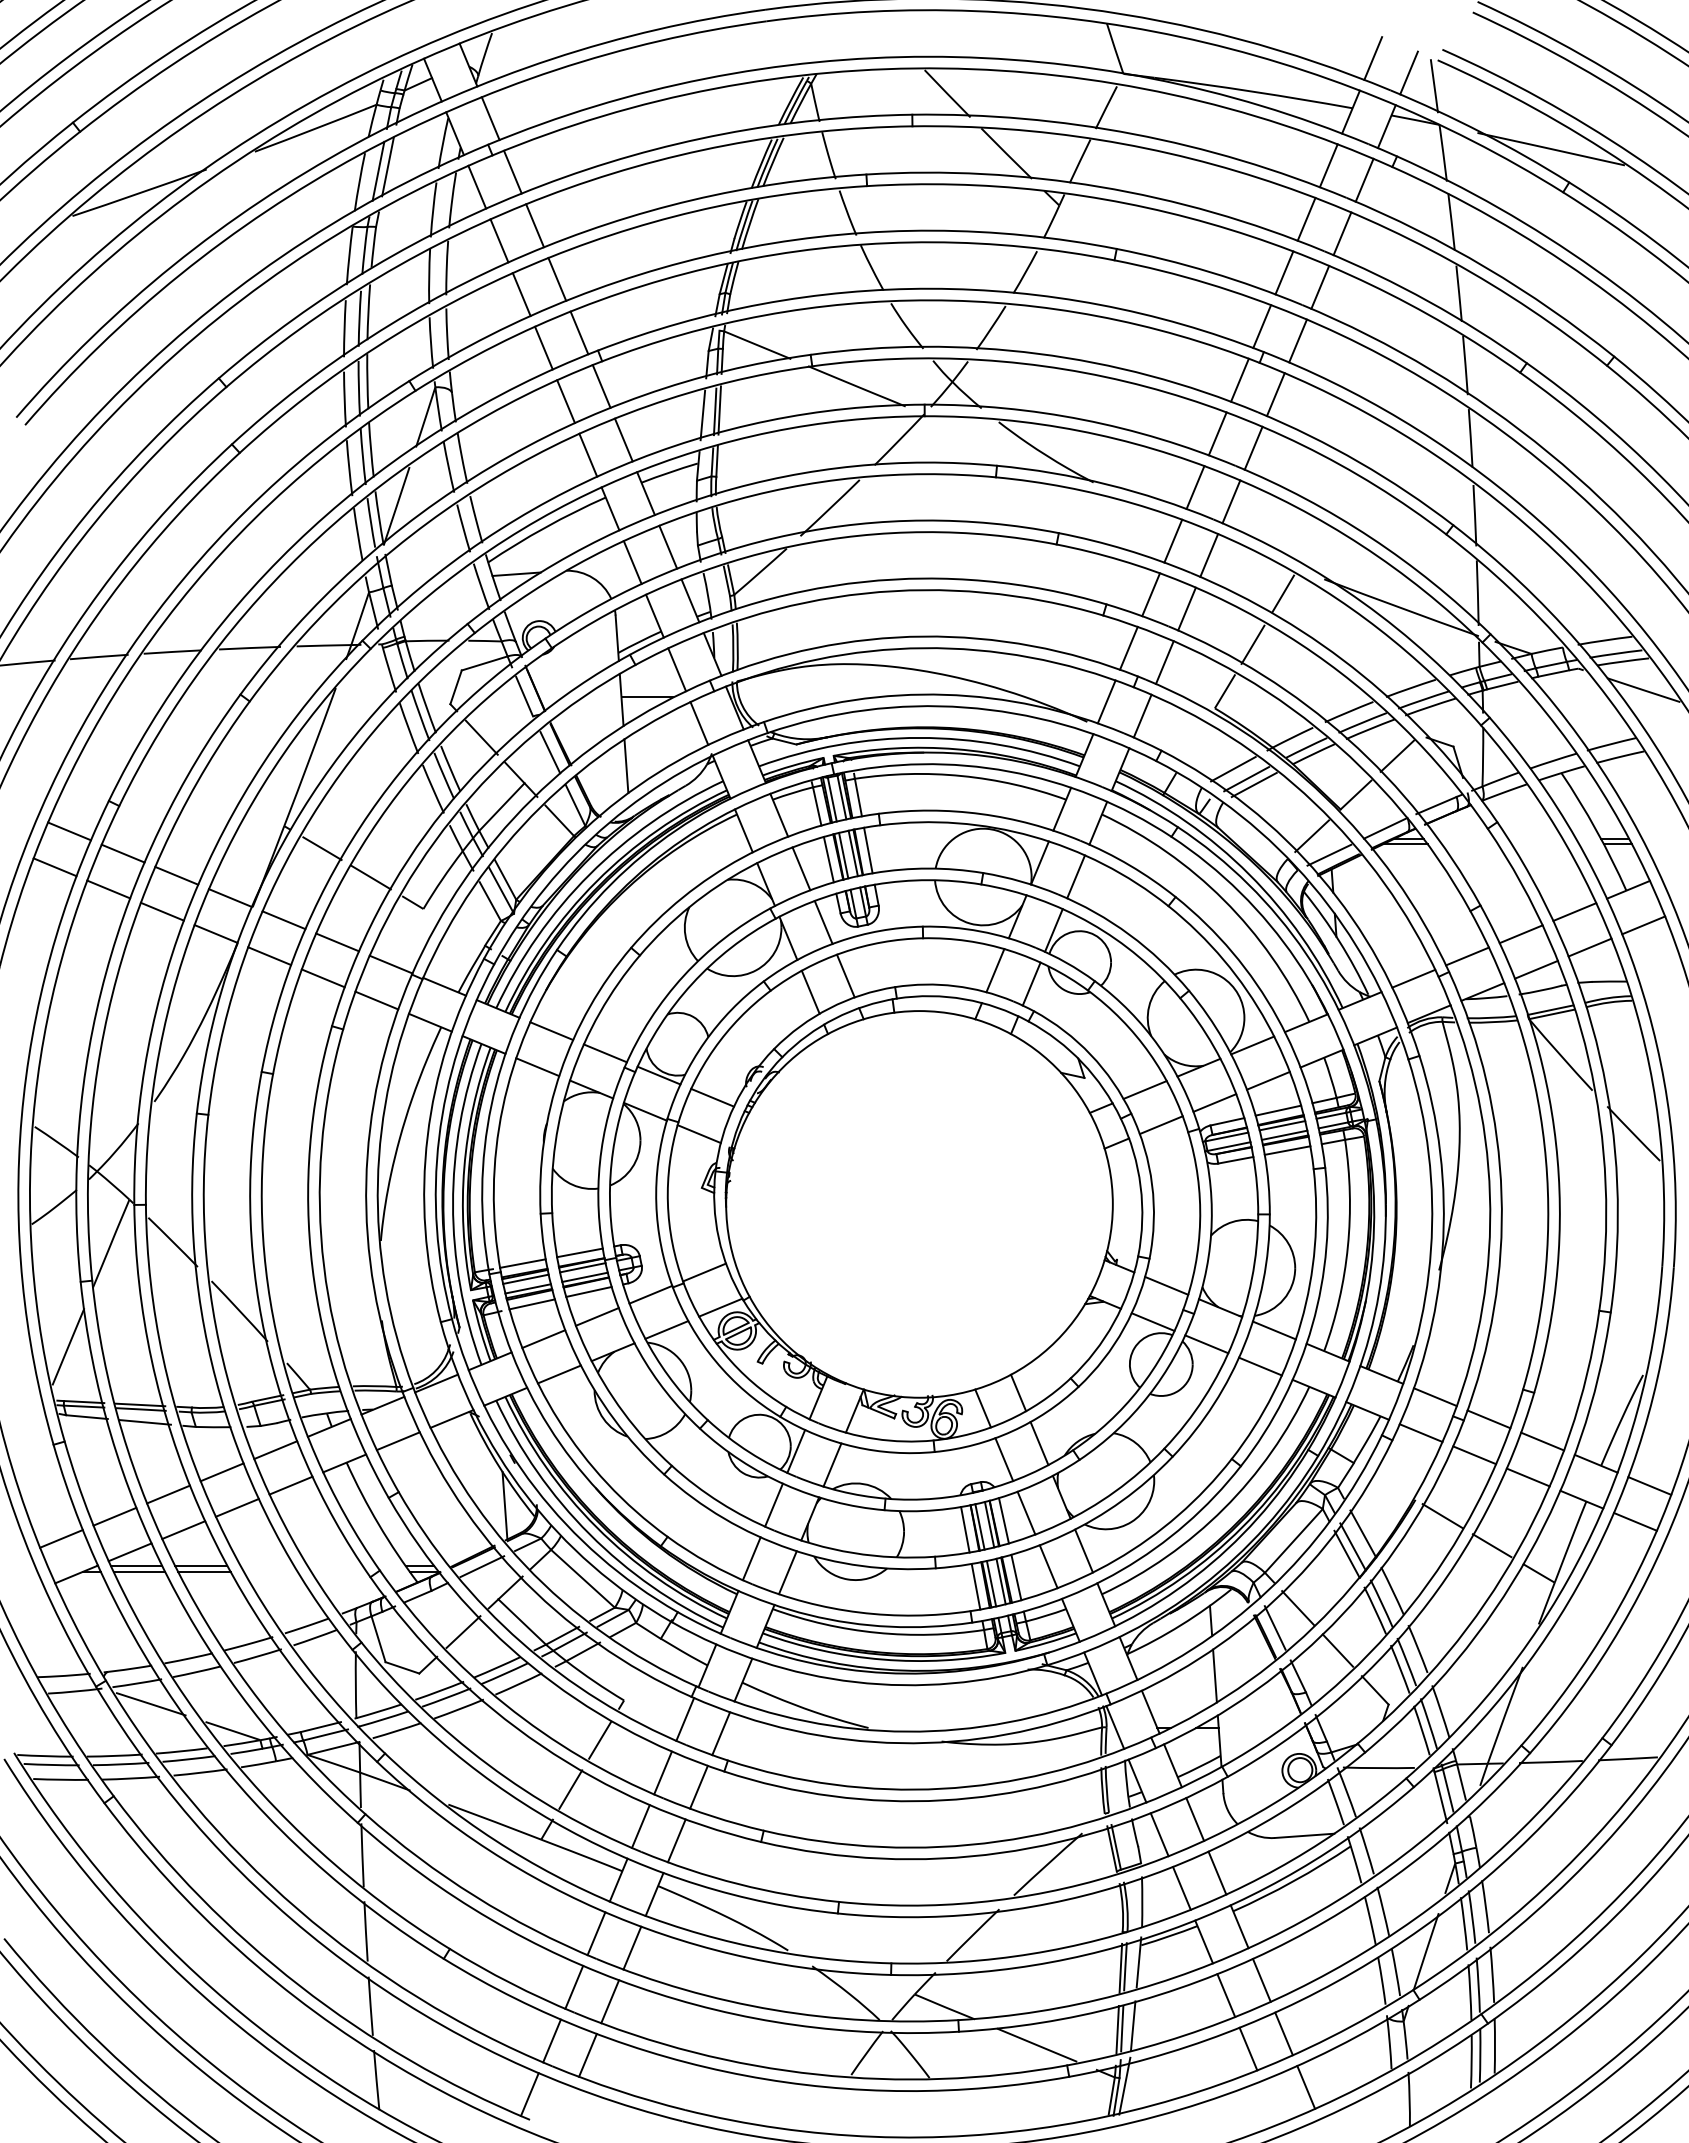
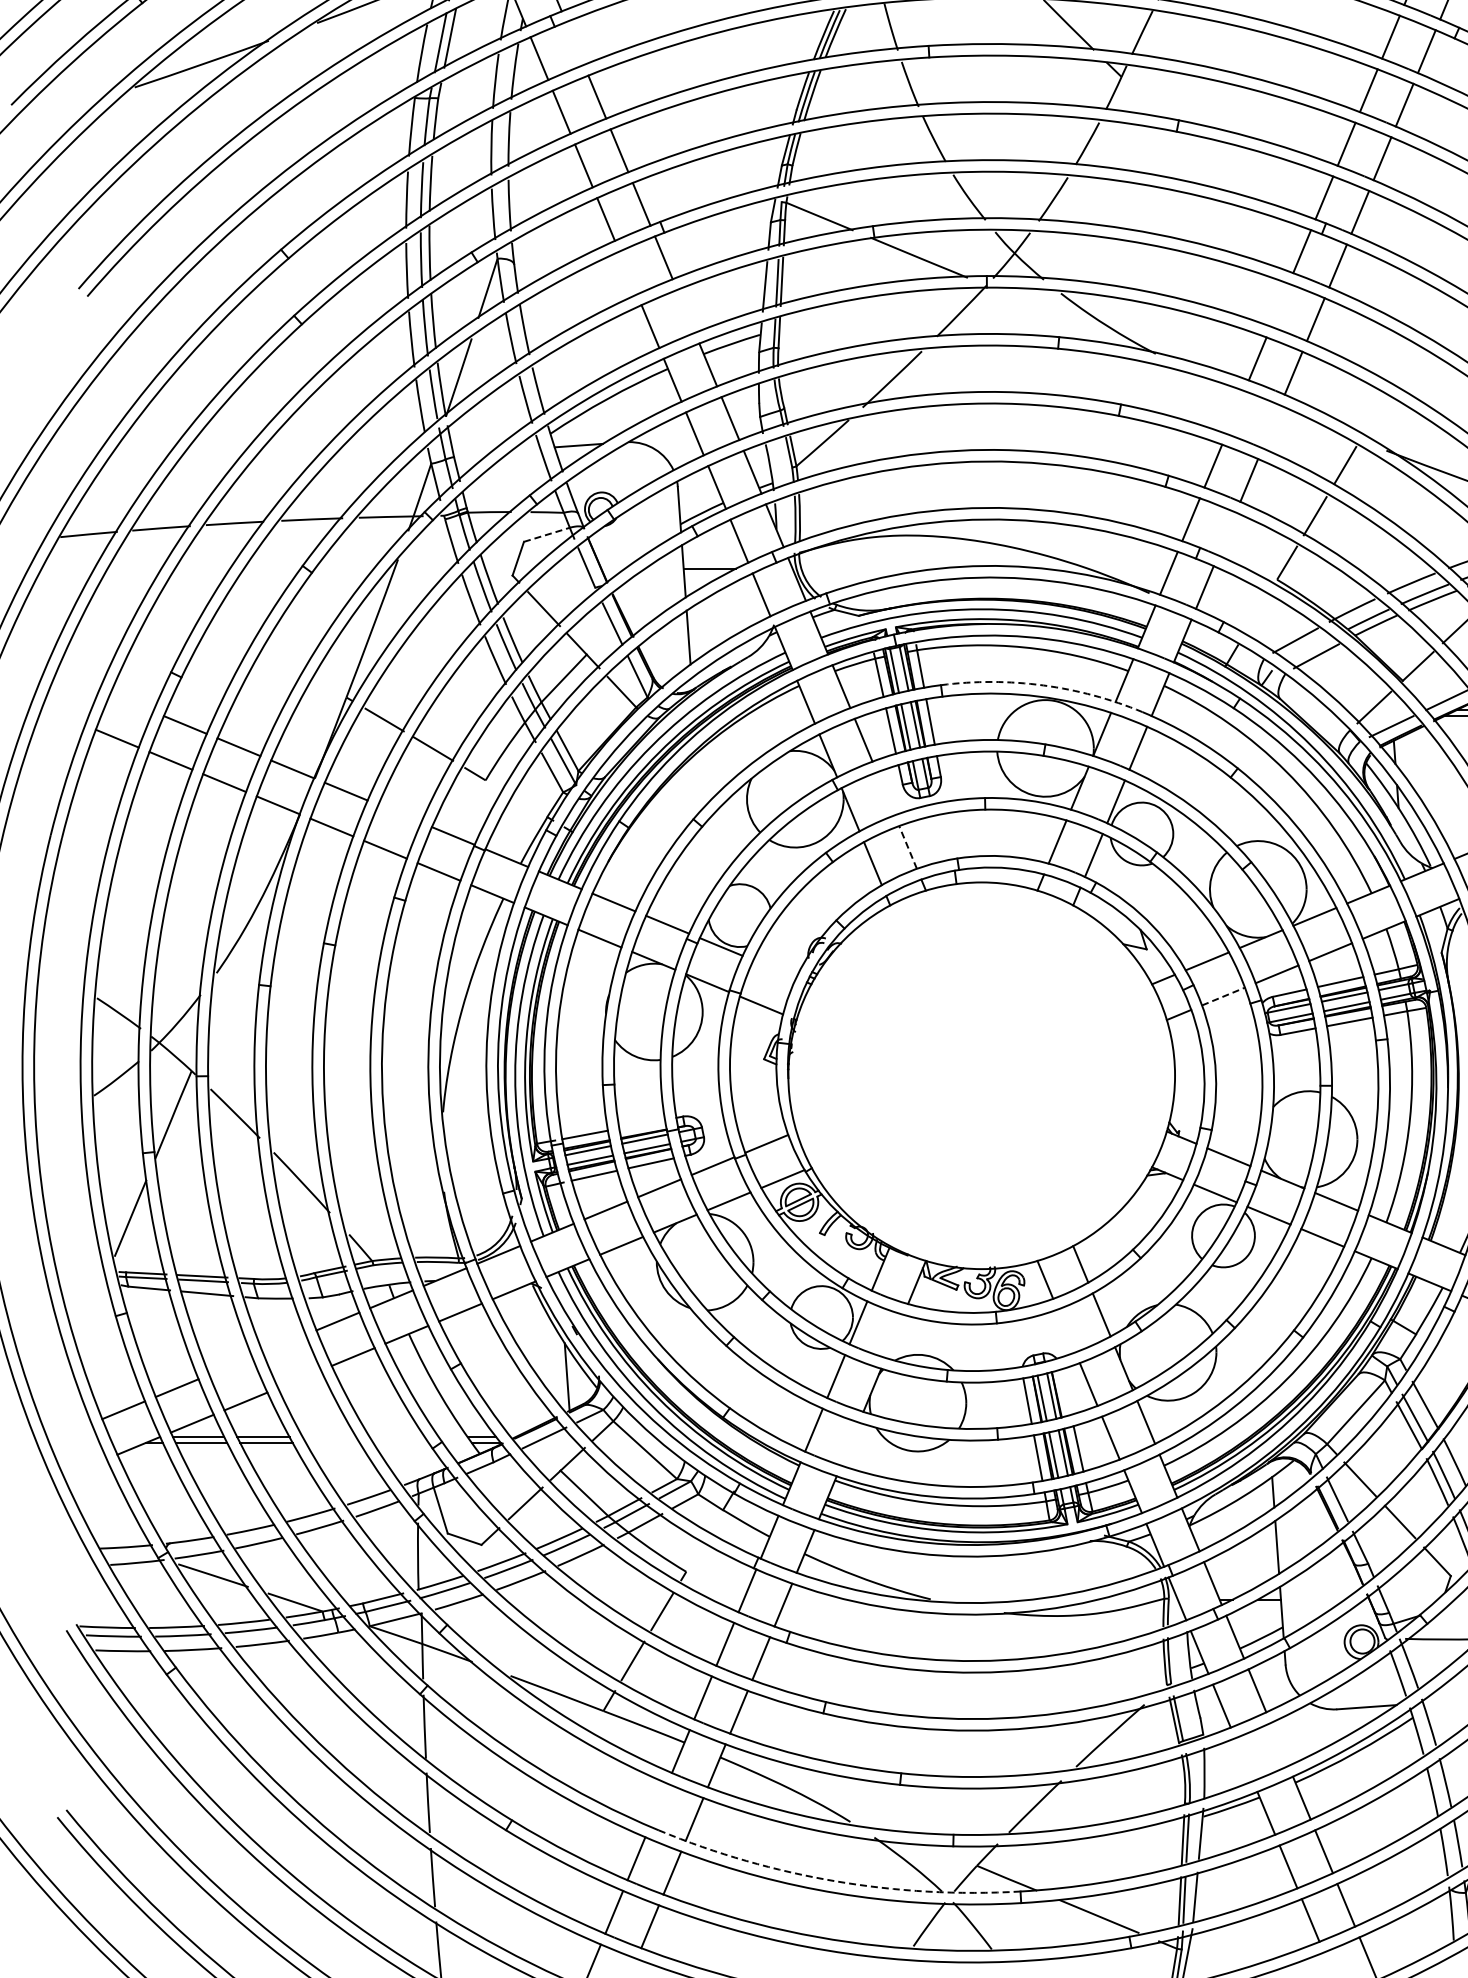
line: (512, 171) -> (574, 42), removed
line: (565, 401) -> (627, 272), removed
line: (1217, 433) -> (1279, 304), removed
line: (623, 439) -> (685, 310), removed
line: (1173, 540) -> (1235, 411), removed
line: (1209, 555) -> (1271, 426), removed
line: (1164, 662) -> (1226, 533), removed
line: (484, 663) -> (546, 534), solid -> dashed
line: (1246, 779) -> (1308, 650), removed
arc: (981, 814) -> (1043, 685), solid -> dashed
line: (69, 831) -> (131, 702), removed
line: (823, 921) -> (885, 792), removed
line: (337, 942) -> (399, 813), removed
line: (845, 975) -> (907, 846), solid -> dashed
line: (712, 1097) -> (774, 968), removed
line: (1161, 1124) -> (1223, 995), solid -> dashed
line: (579, 1252) -> (641, 1123), removed
line: (1004, 1459) -> (1066, 1330), removed
line: (832, 1464) -> (894, 1335), removed
line: (221, 1472) -> (283, 1343), removed
line: (168, 1494) -> (230, 1365), removed
line: (236, 1507) -> (298, 1378), removed
line: (1003, 1520) -> (1065, 1391), removed
line: (787, 1572) -> (849, 1443), removed
line: (1217, 1872) -> (1279, 1743), removed
line: (1181, 1887) -> (1243, 1758), removed
line: (596, 1933) -> (658, 1804), removed
arc: (774, 2010) -> (836, 1881), solid -> dashed

